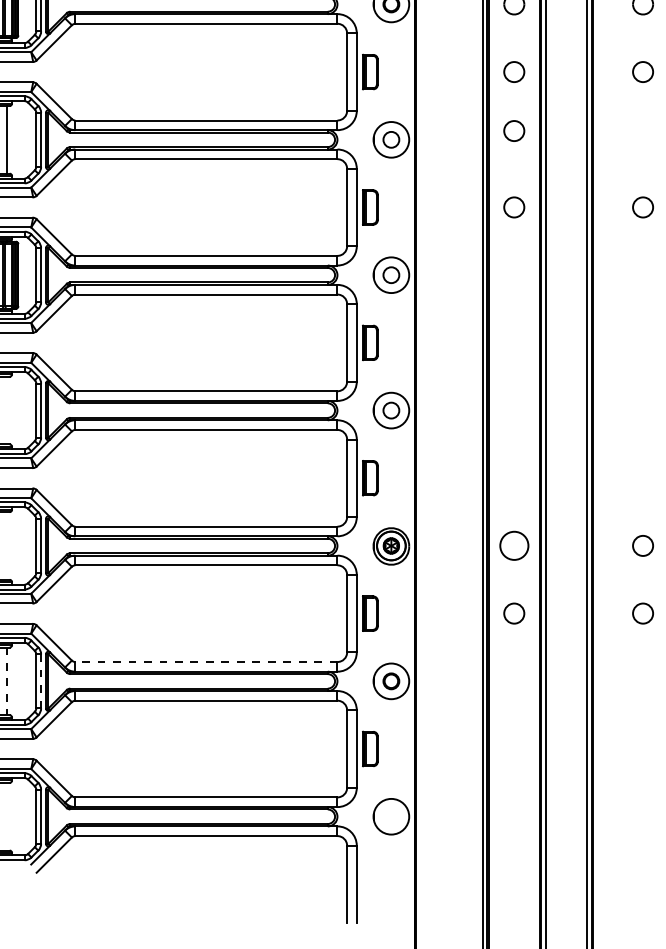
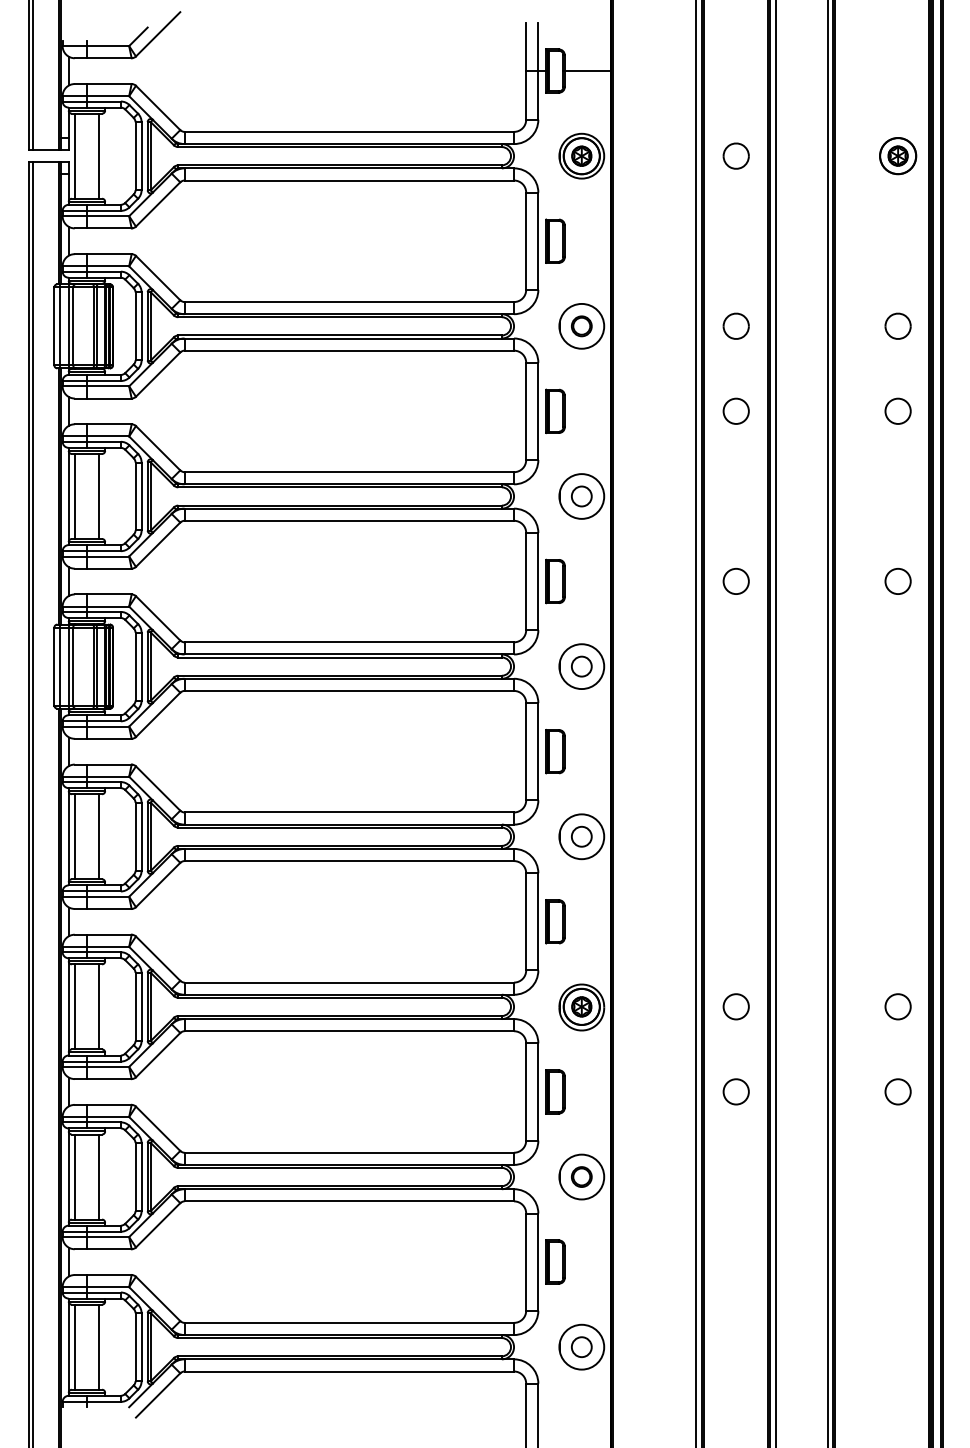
circle: (513, 130) -> (735, 484), removed
line: (6, 410) -> (98, 836), added
line: (6, 545) -> (98, 1006), added
circle: (513, 545) -> (735, 1006), size x0.71
line: (206, 661) -> (349, 1152), dashed -> solid
line: (6, 681) -> (98, 1177), dashed -> solid
line: (41, 681) -> (141, 1177), dashed -> solid
line: (6, 816) -> (98, 1346), added
circle: (391, 816) -> (581, 1346), added

